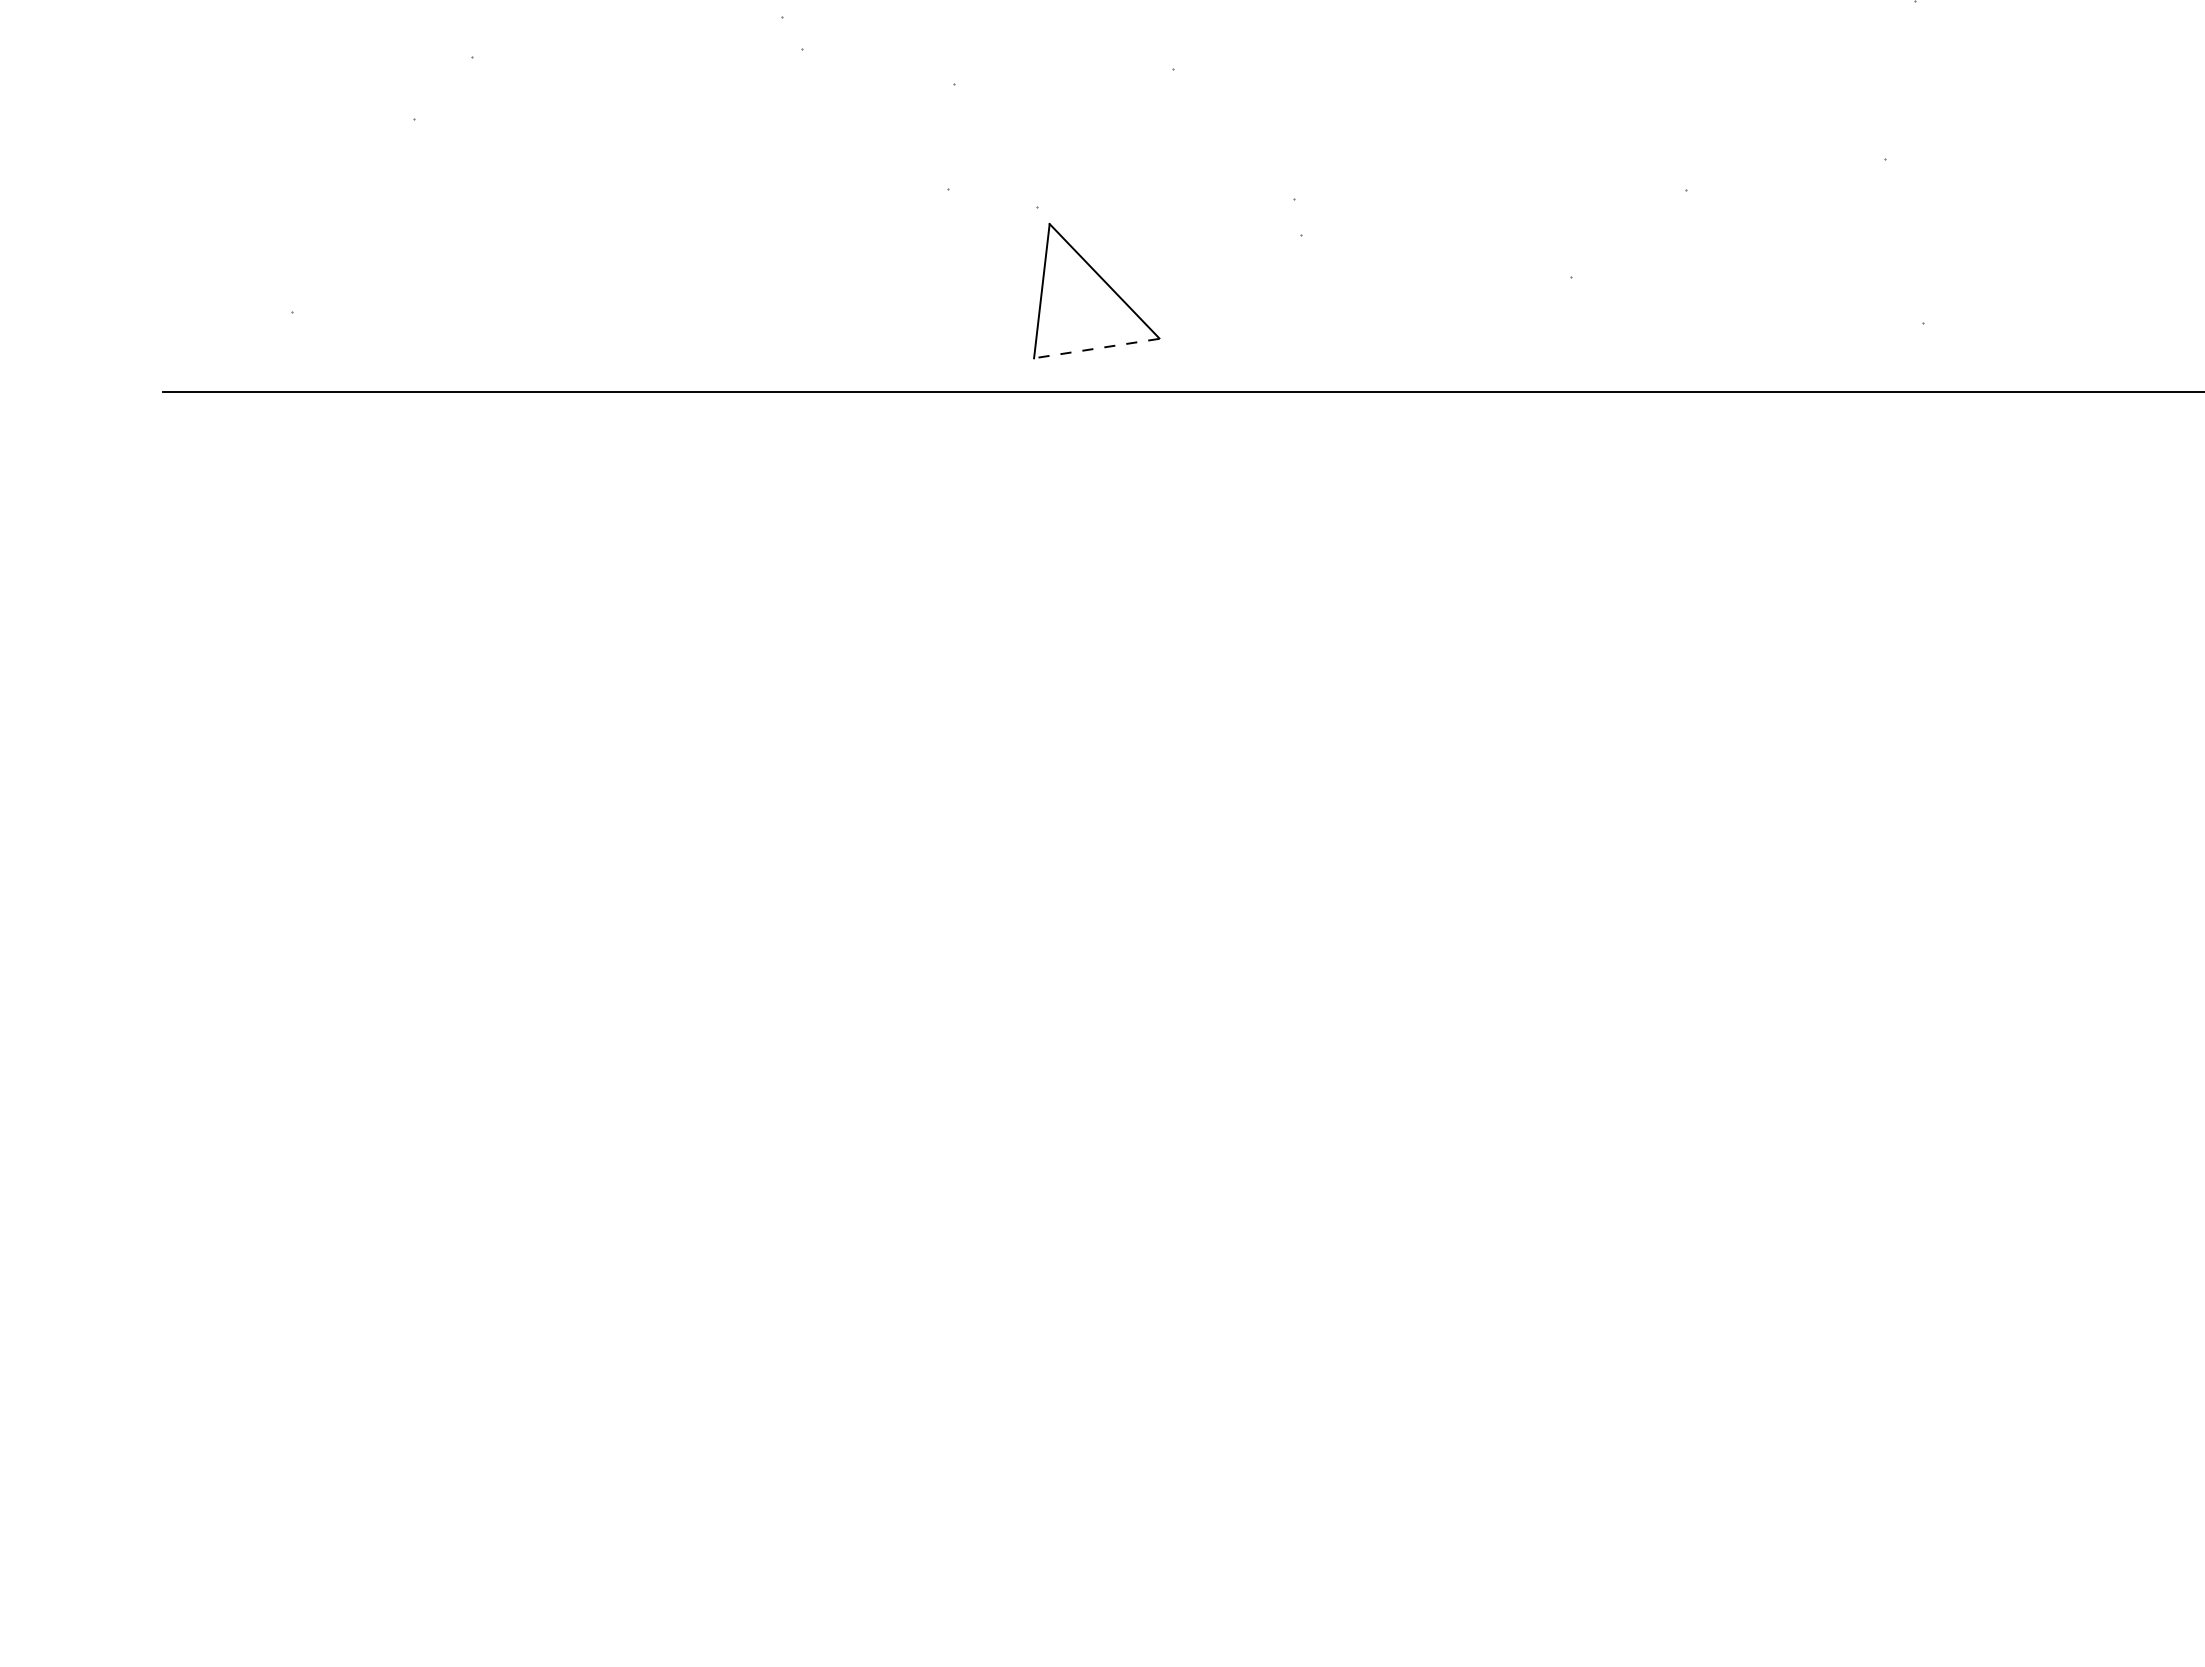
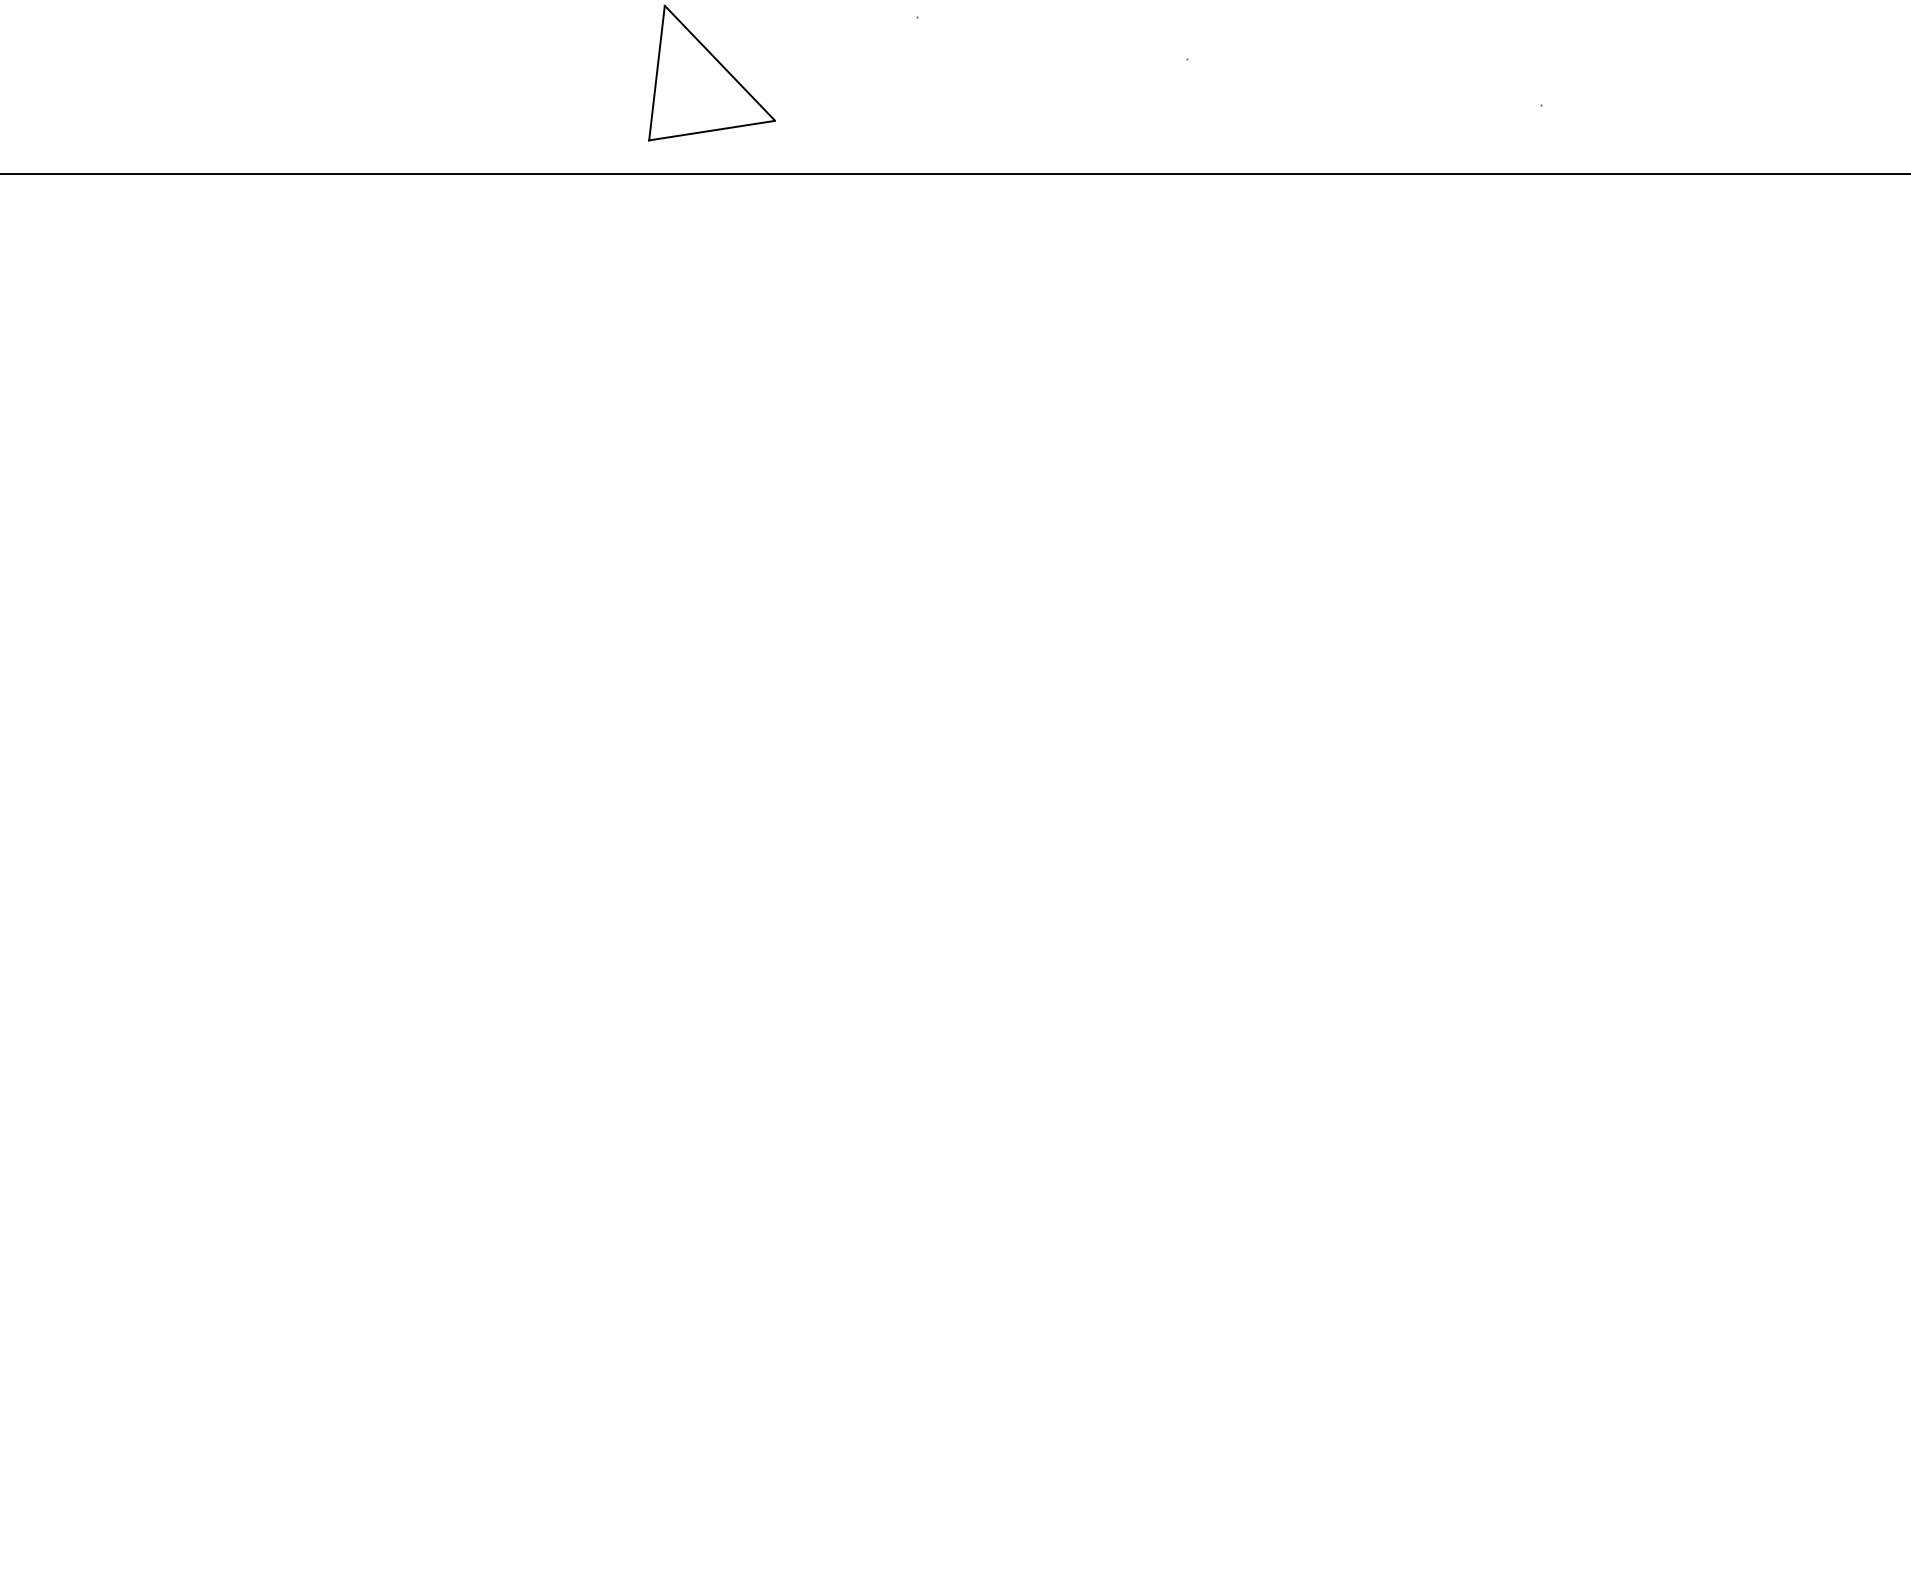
line: (1096, 348) -> (711, 130), dashed -> solid

